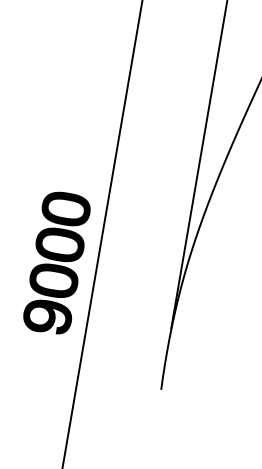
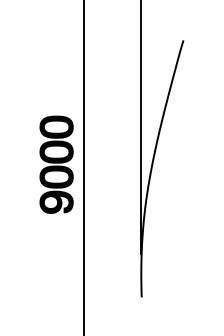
part: (56, 262) -> (56, 164), moved

